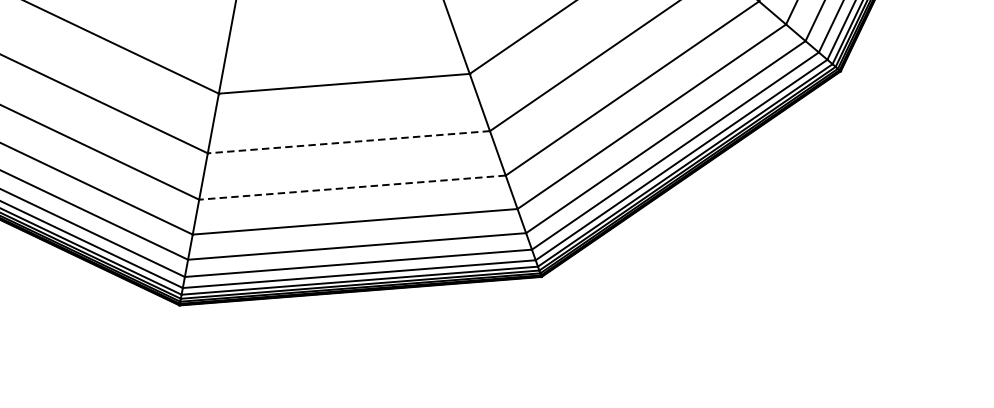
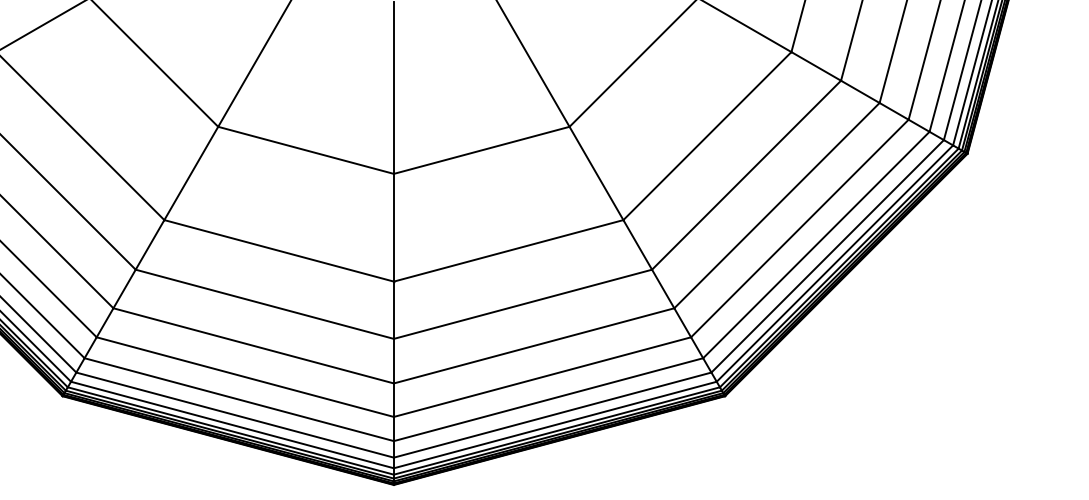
line: (348, 142) -> (522, 304), dashed -> solid
line: (351, 187) -> (533, 345), dashed -> solid

